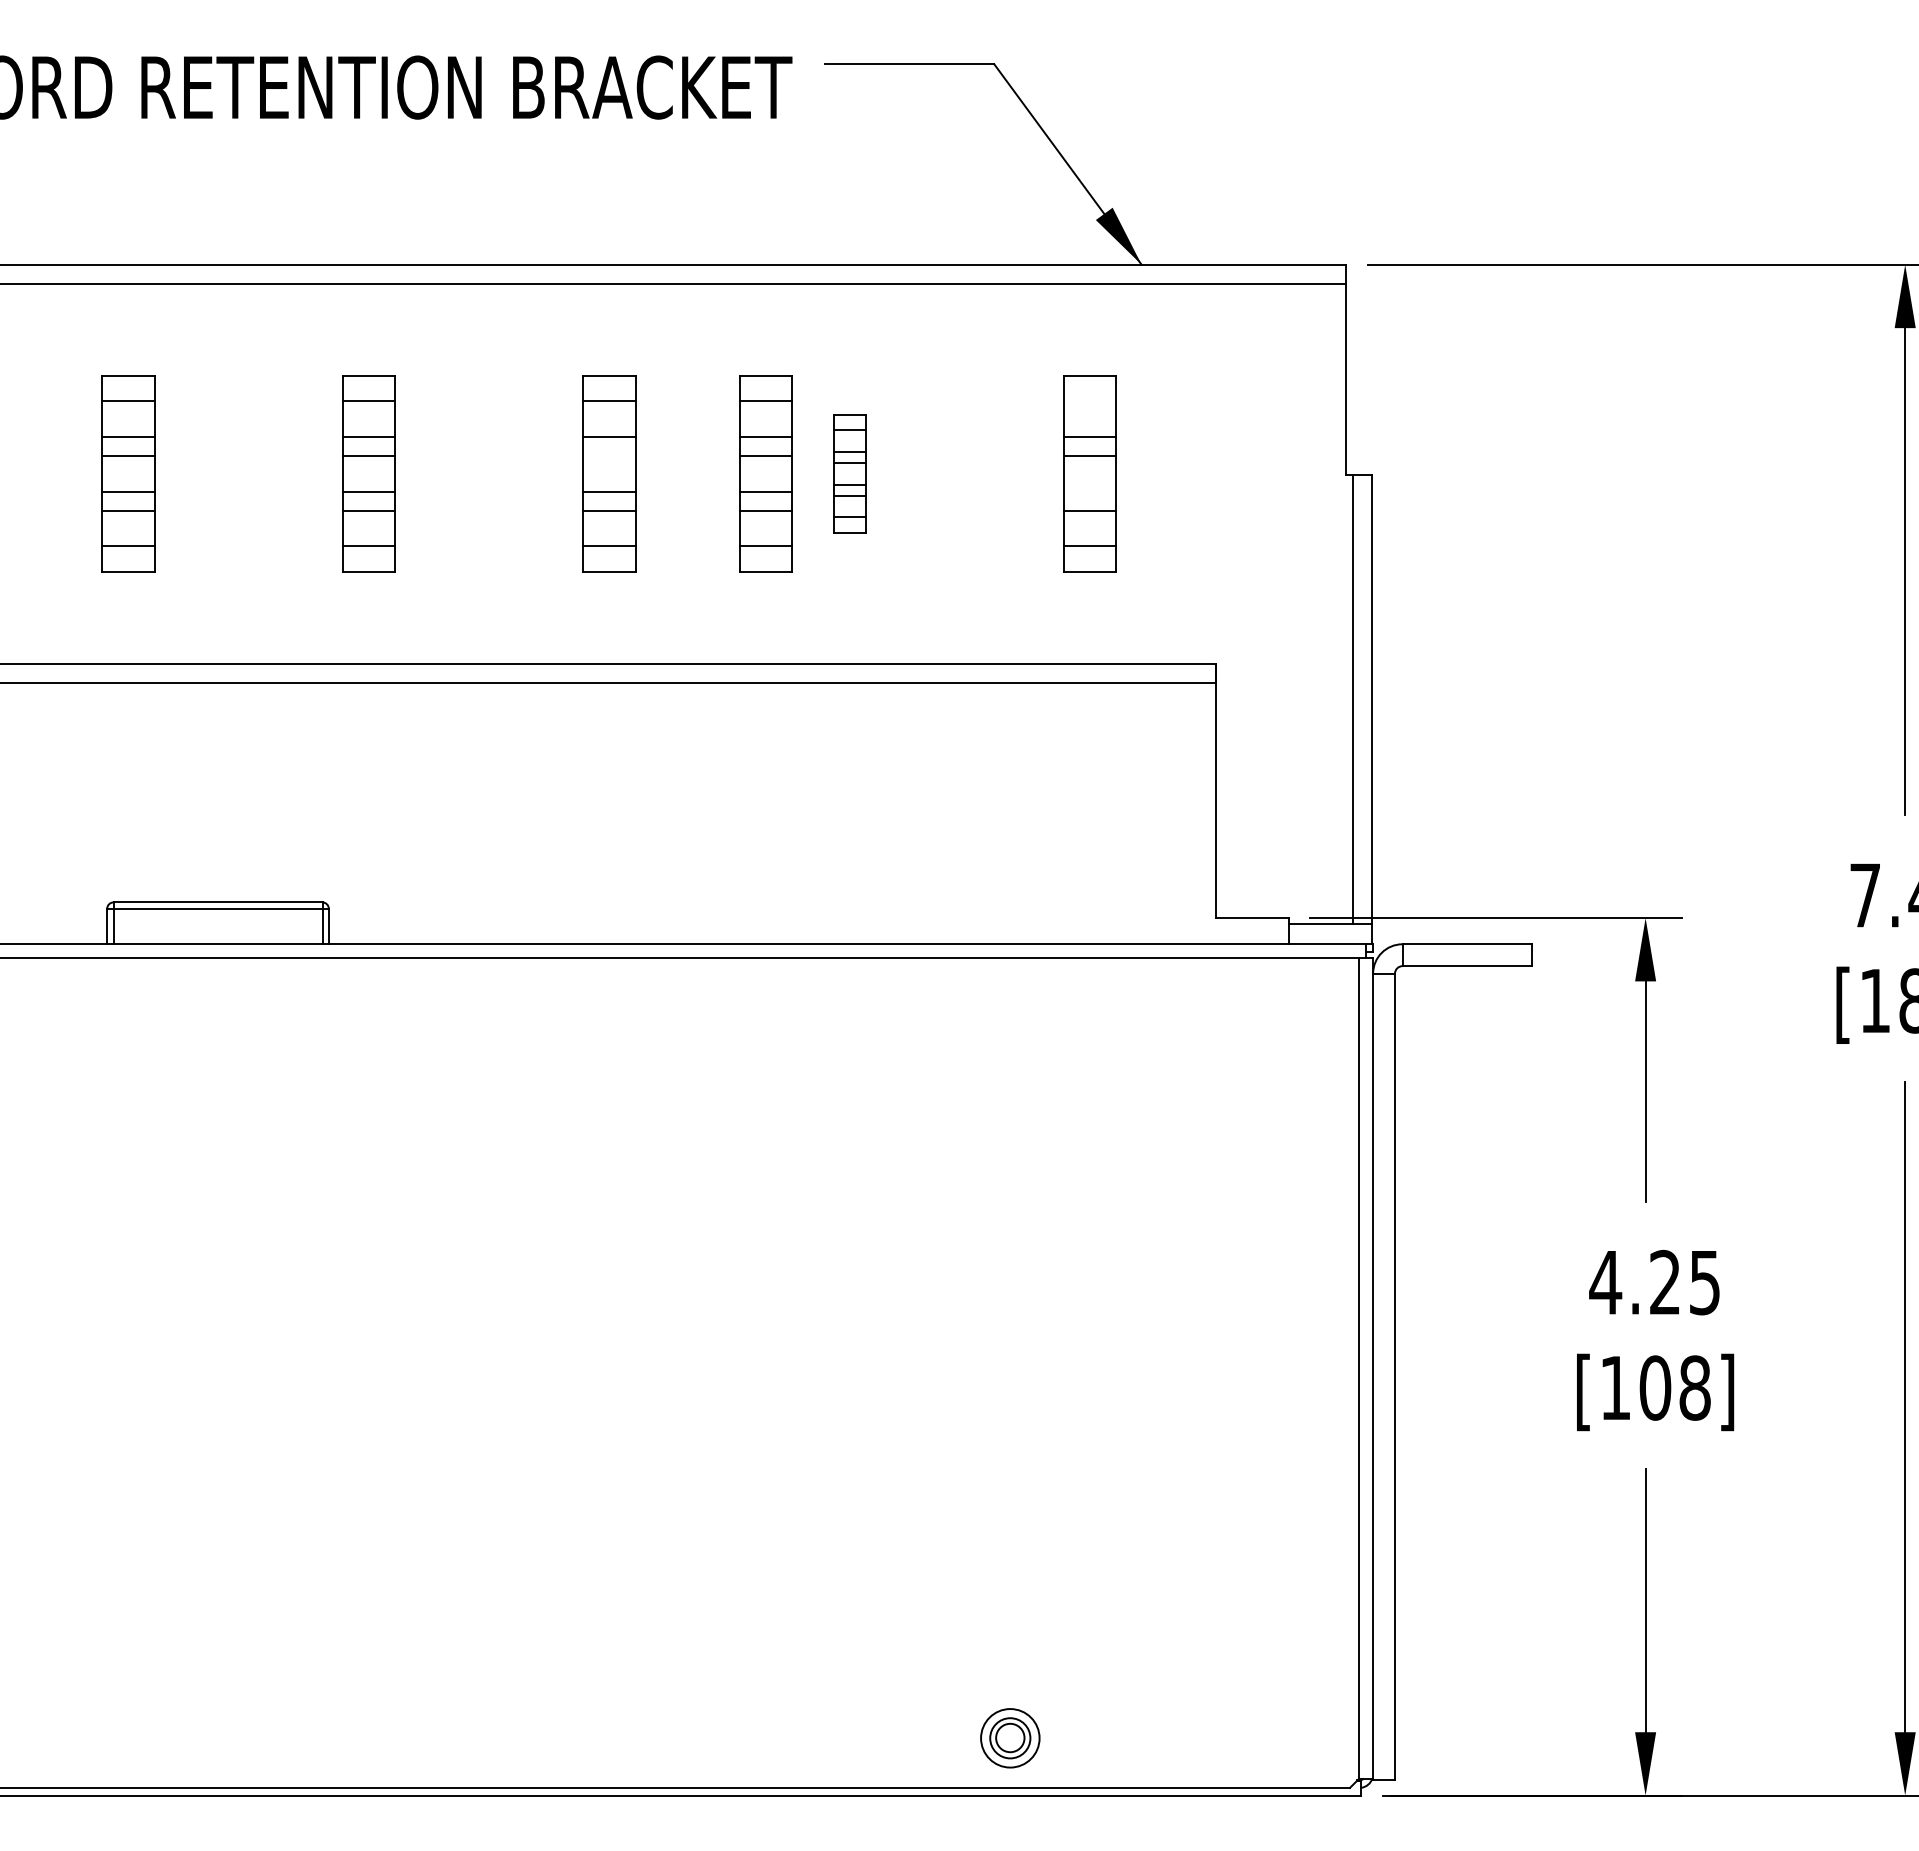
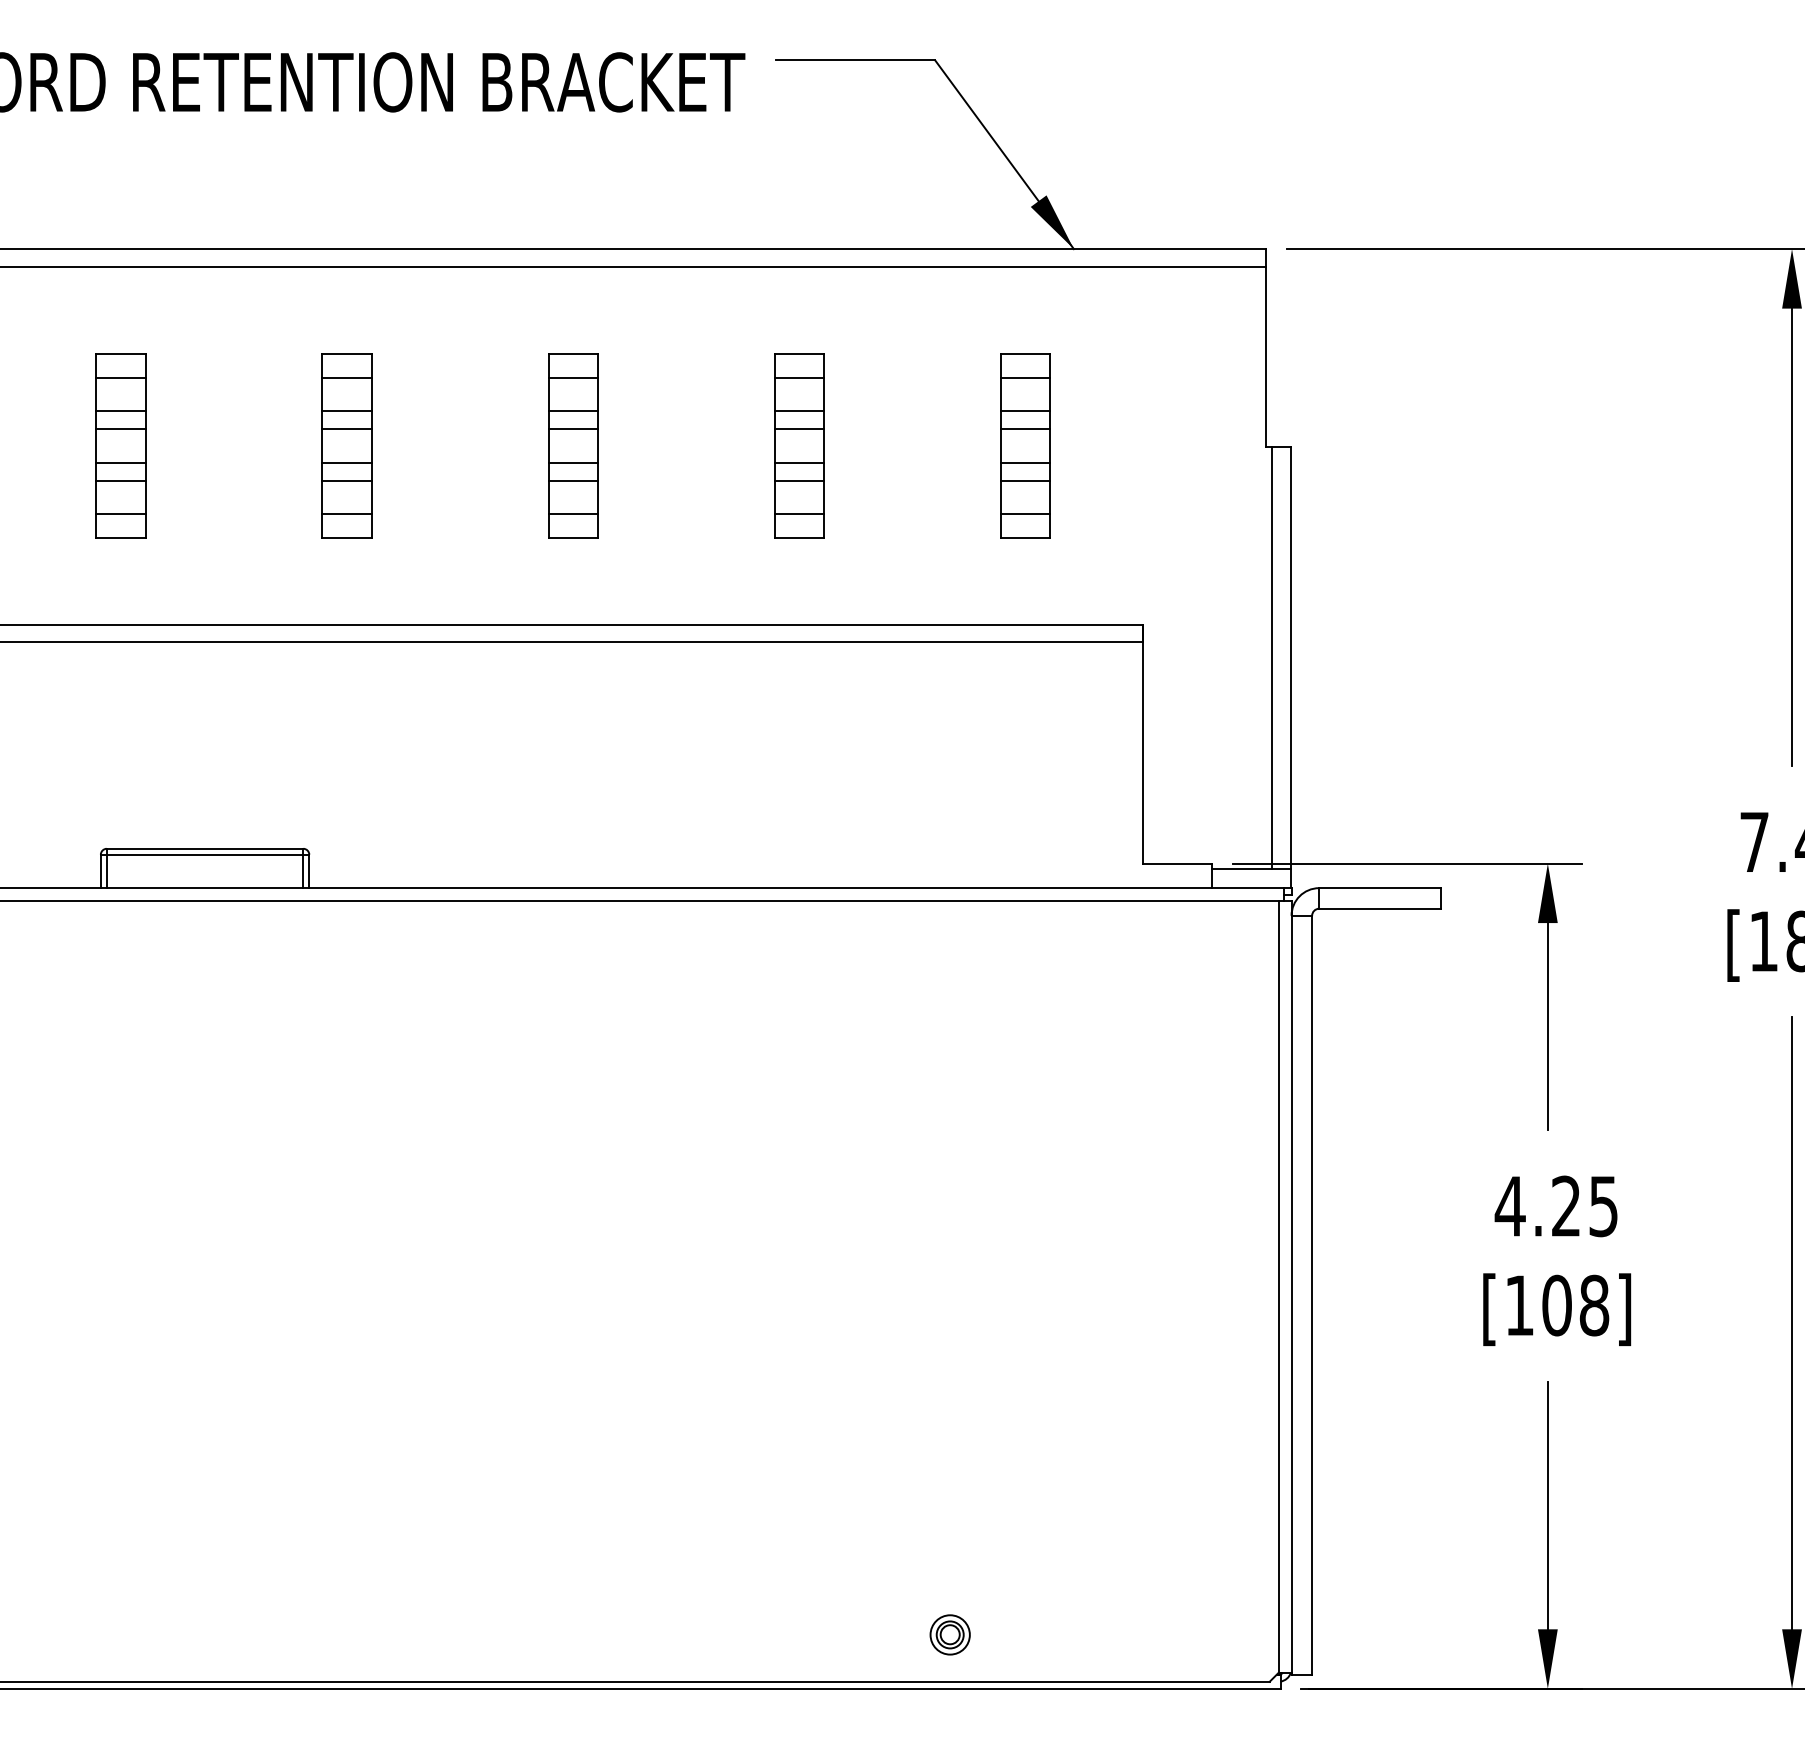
line: (1090, 401) -> (1025, 377), added
line: (609, 455) -> (573, 428), added
part: (765, 473) -> (720, 445), removed
part: (849, 473) -> (799, 445), size x1.67
line: (1090, 492) -> (1025, 463), added
part: (1009, 1737) -> (949, 1634), size x0.71

